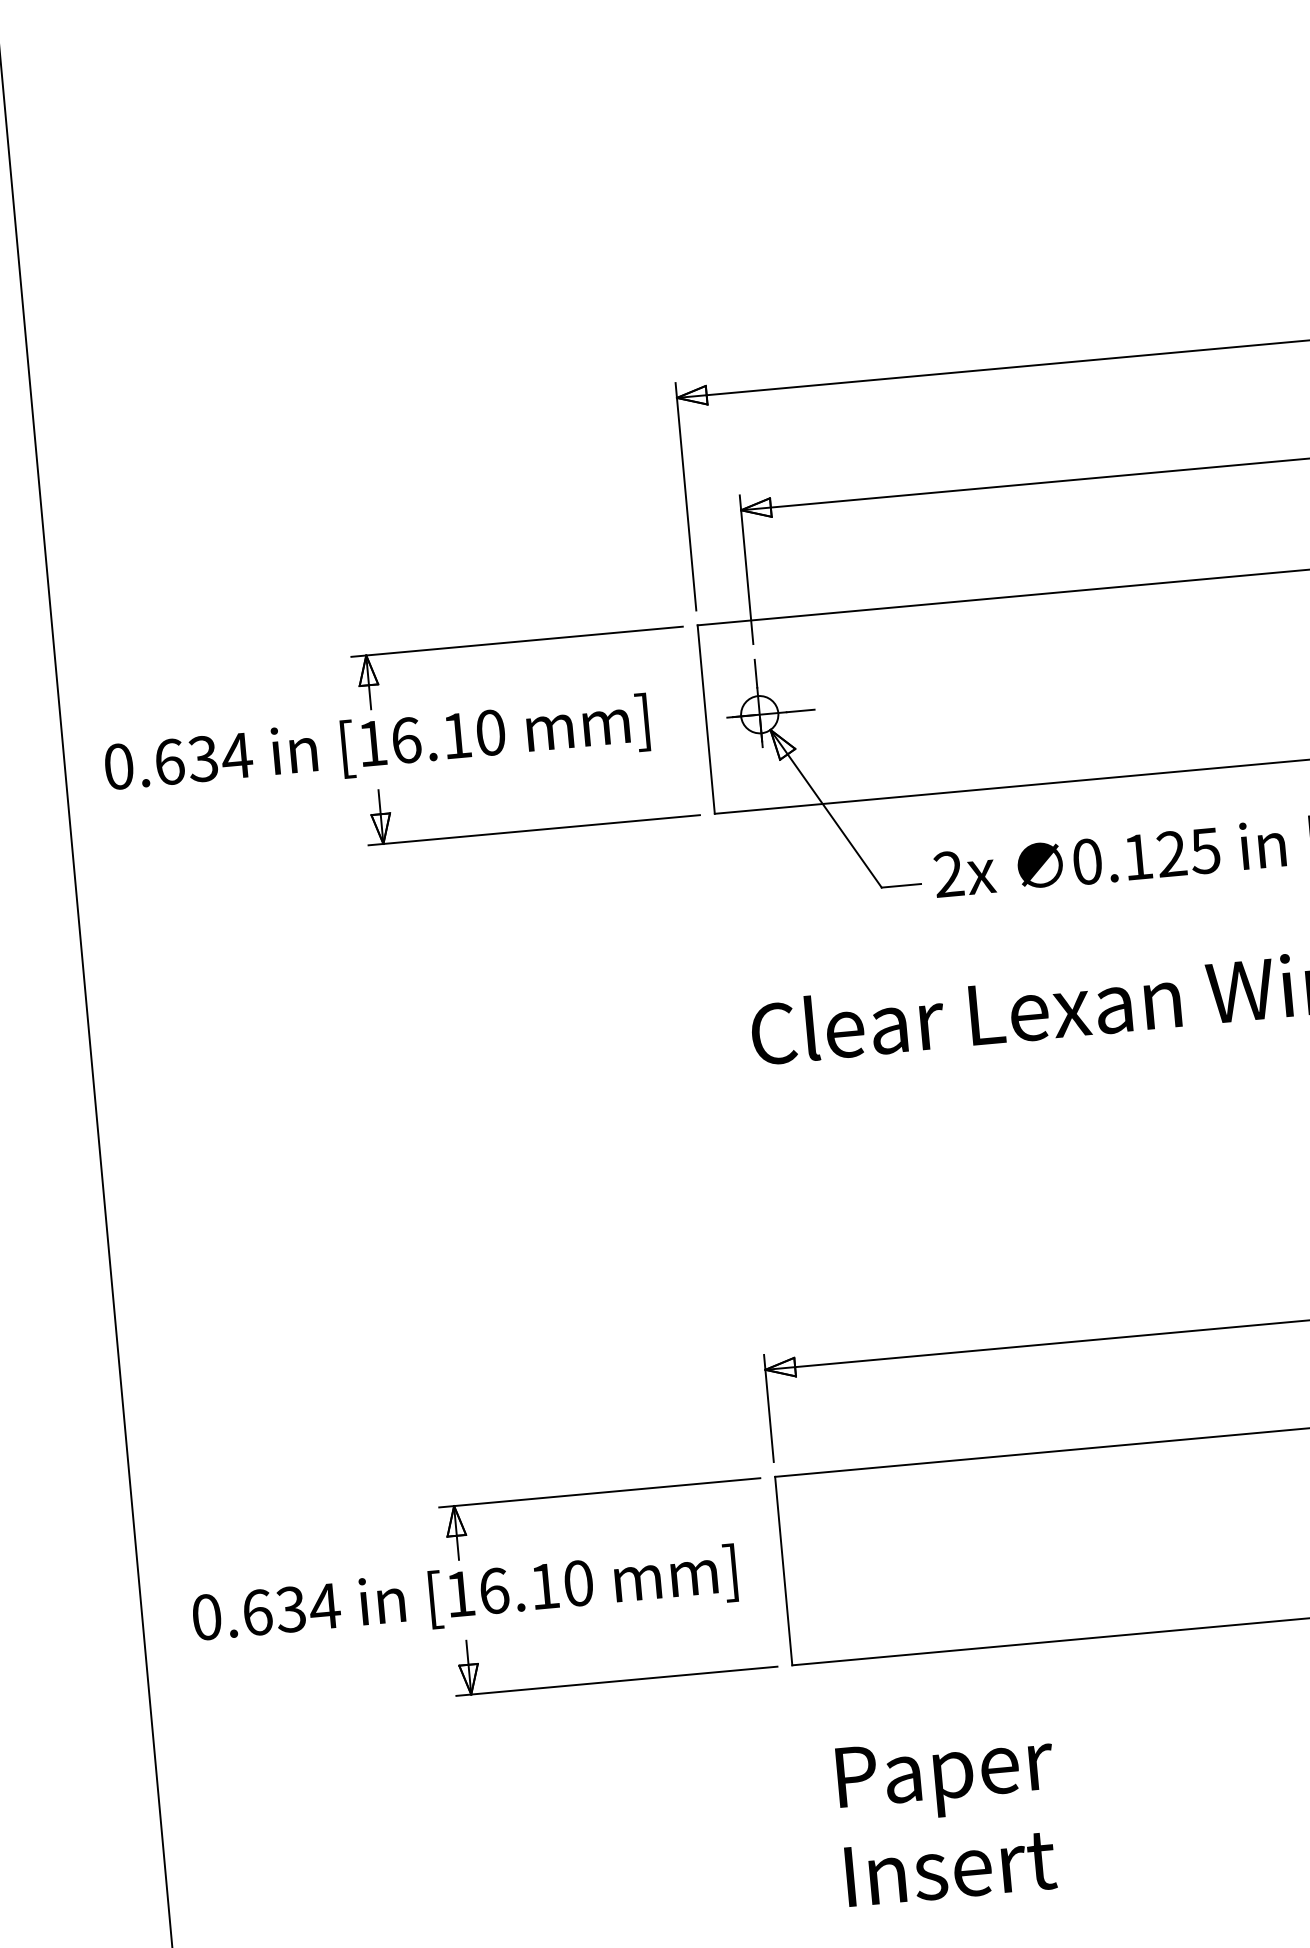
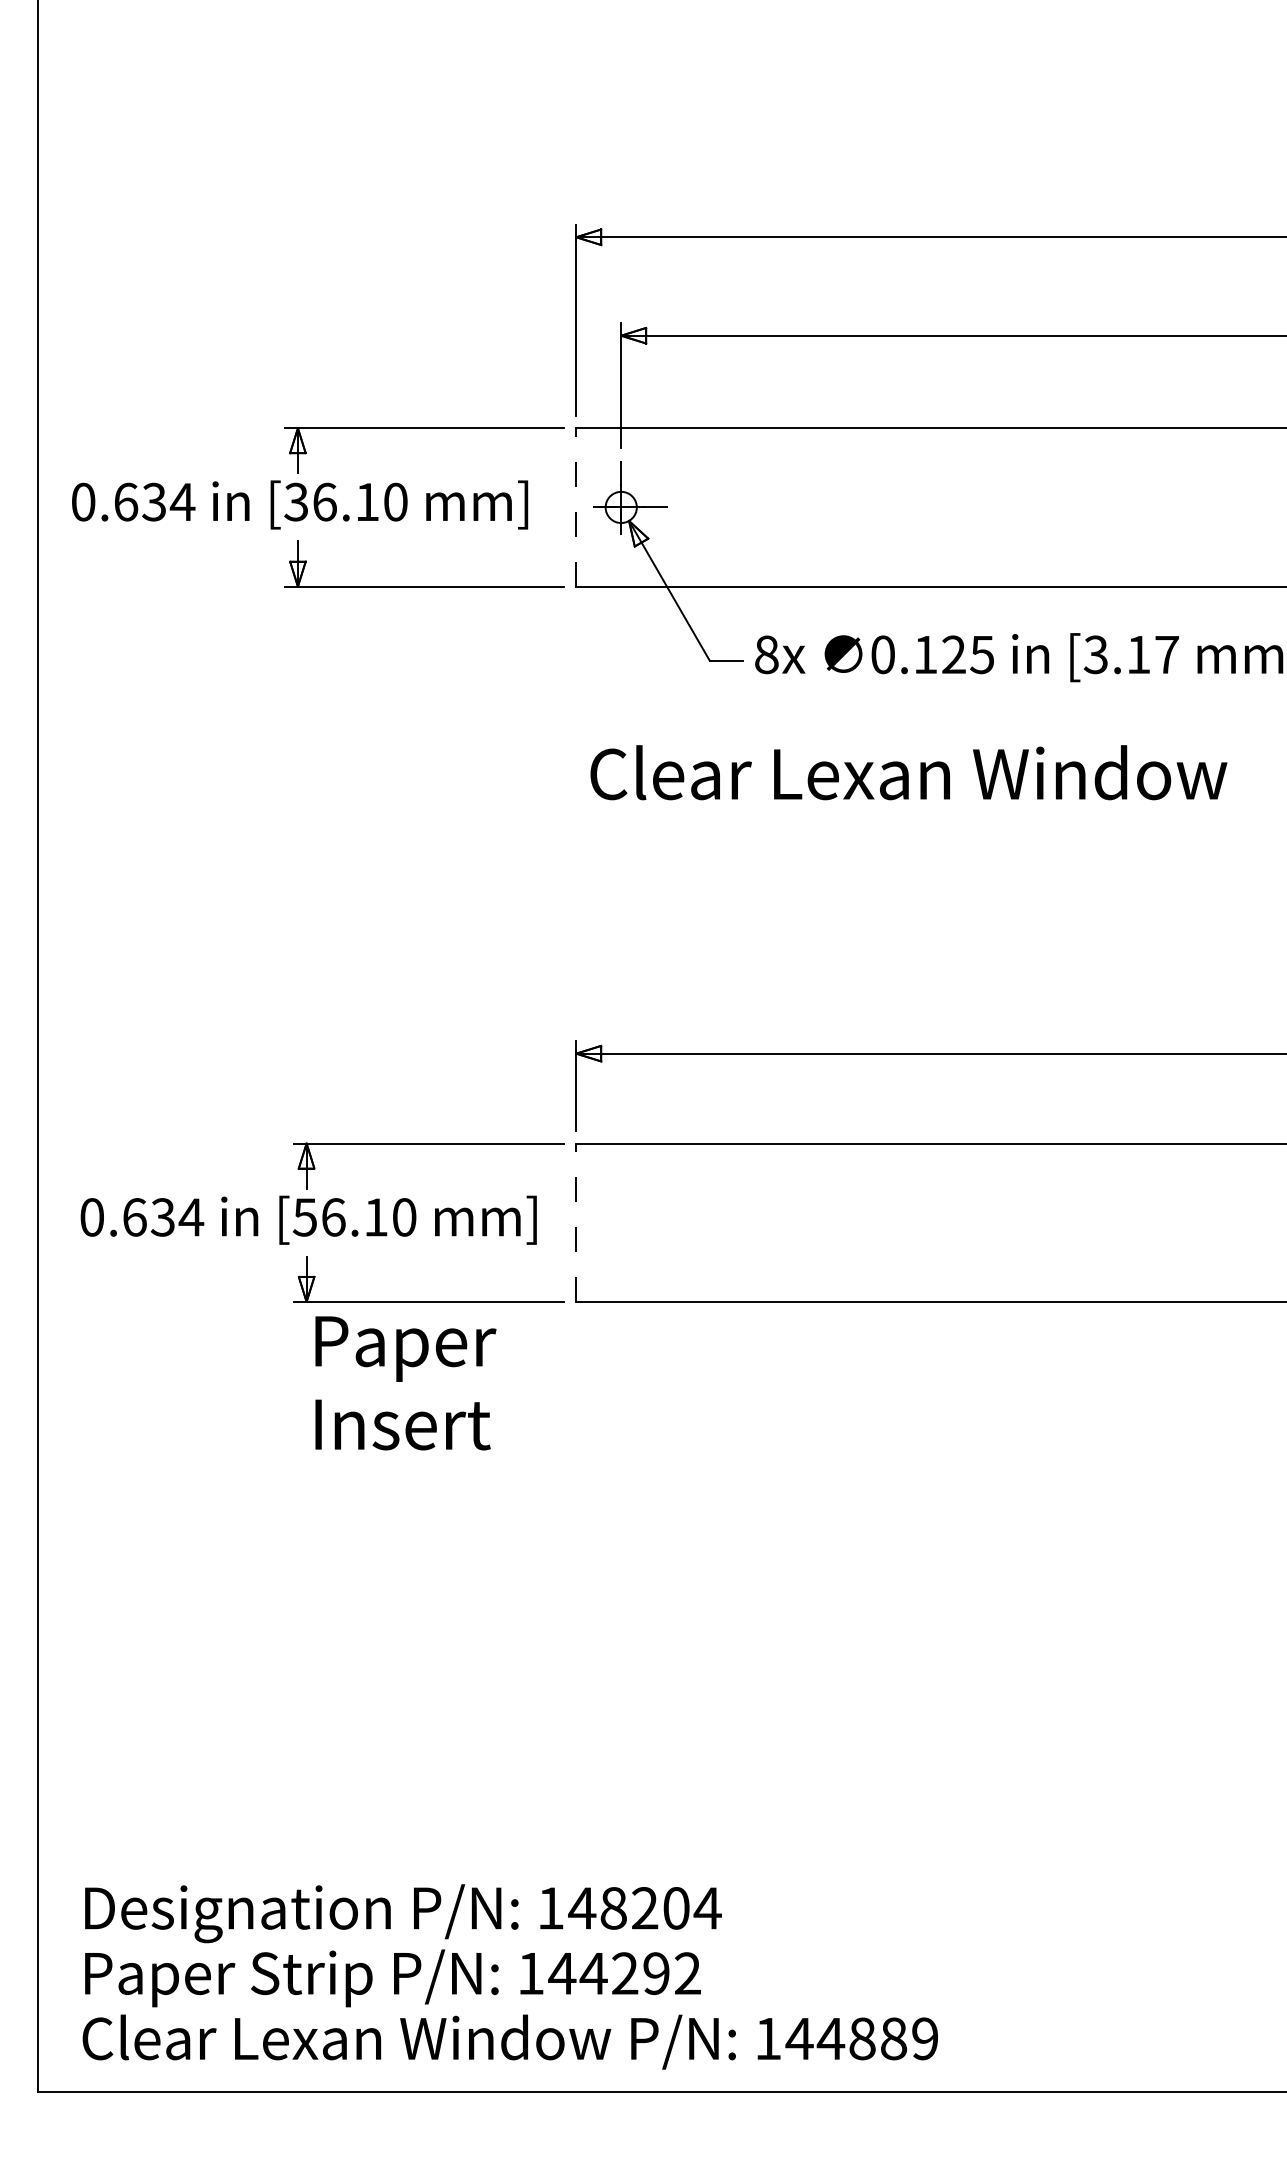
line: (706, 718) -> (576, 506), solid -> dashed
text: (371, 742) -> (295, 501), [16.10 -> [36.10
text: (948, 874) -> (766, 654), 2x -> 8x
line: (783, 1570) -> (576, 1222), solid -> dashed
text: (459, 1594) -> (304, 1217), [16.10 -> [56.10
text: (949, 1818) -> (405, 1383), moved

